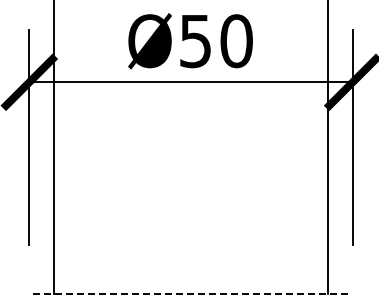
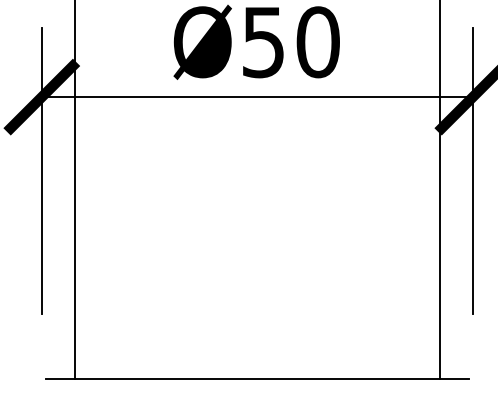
line: (191, 293) -> (258, 378), dashed -> solid

